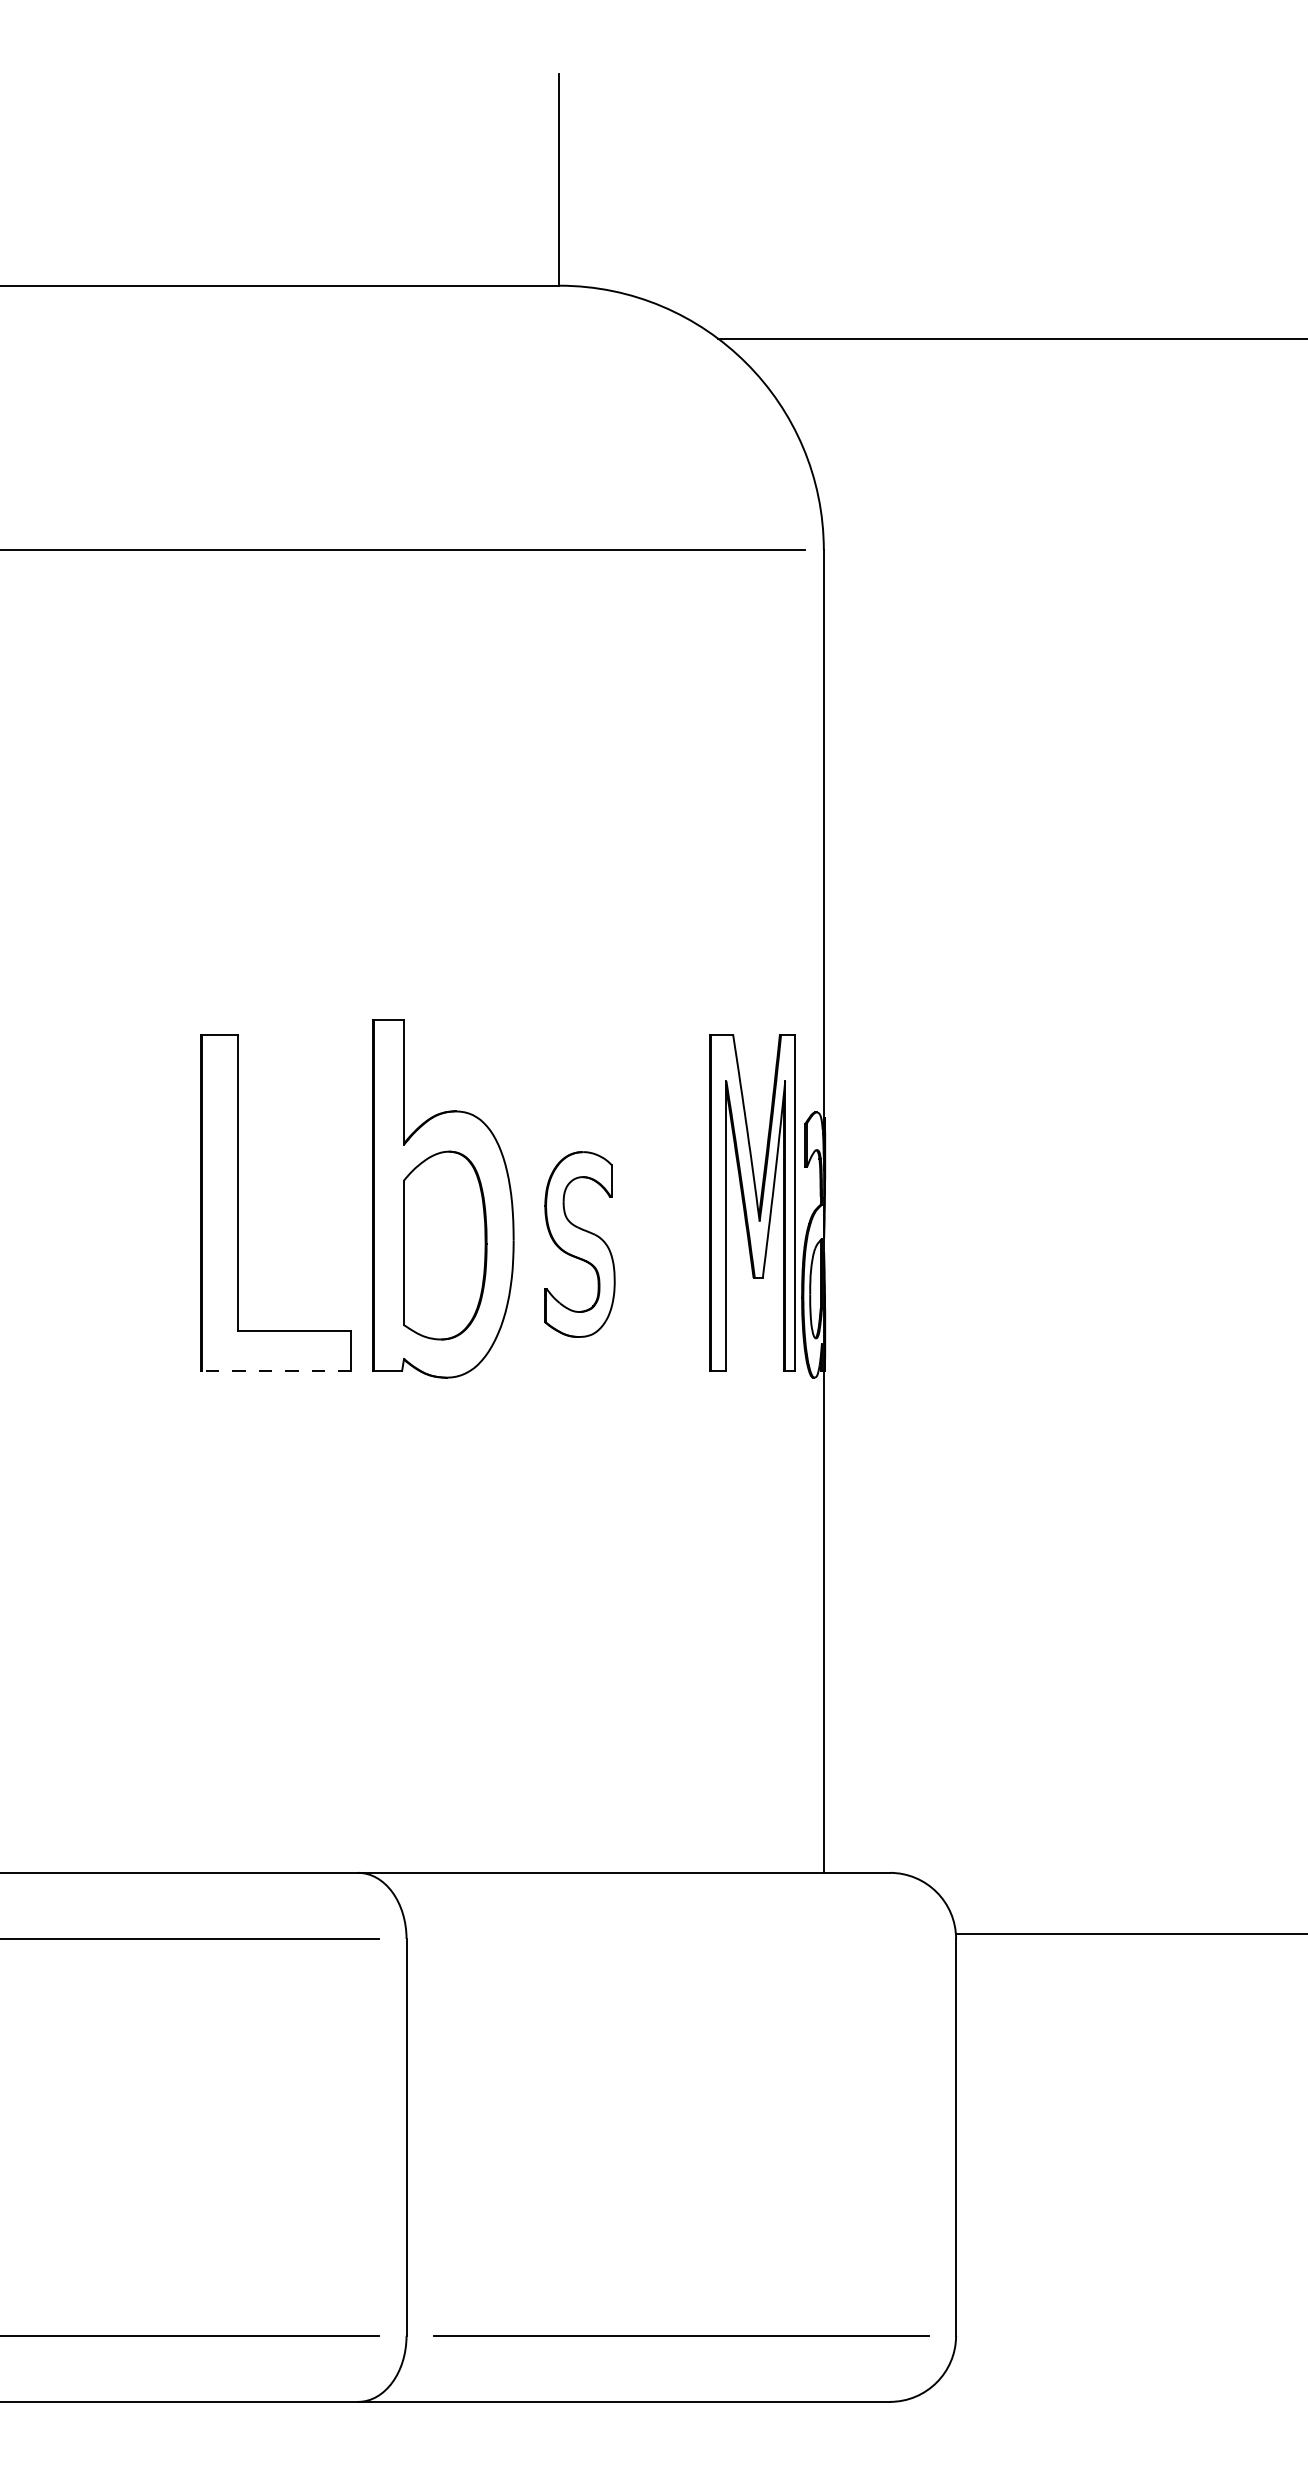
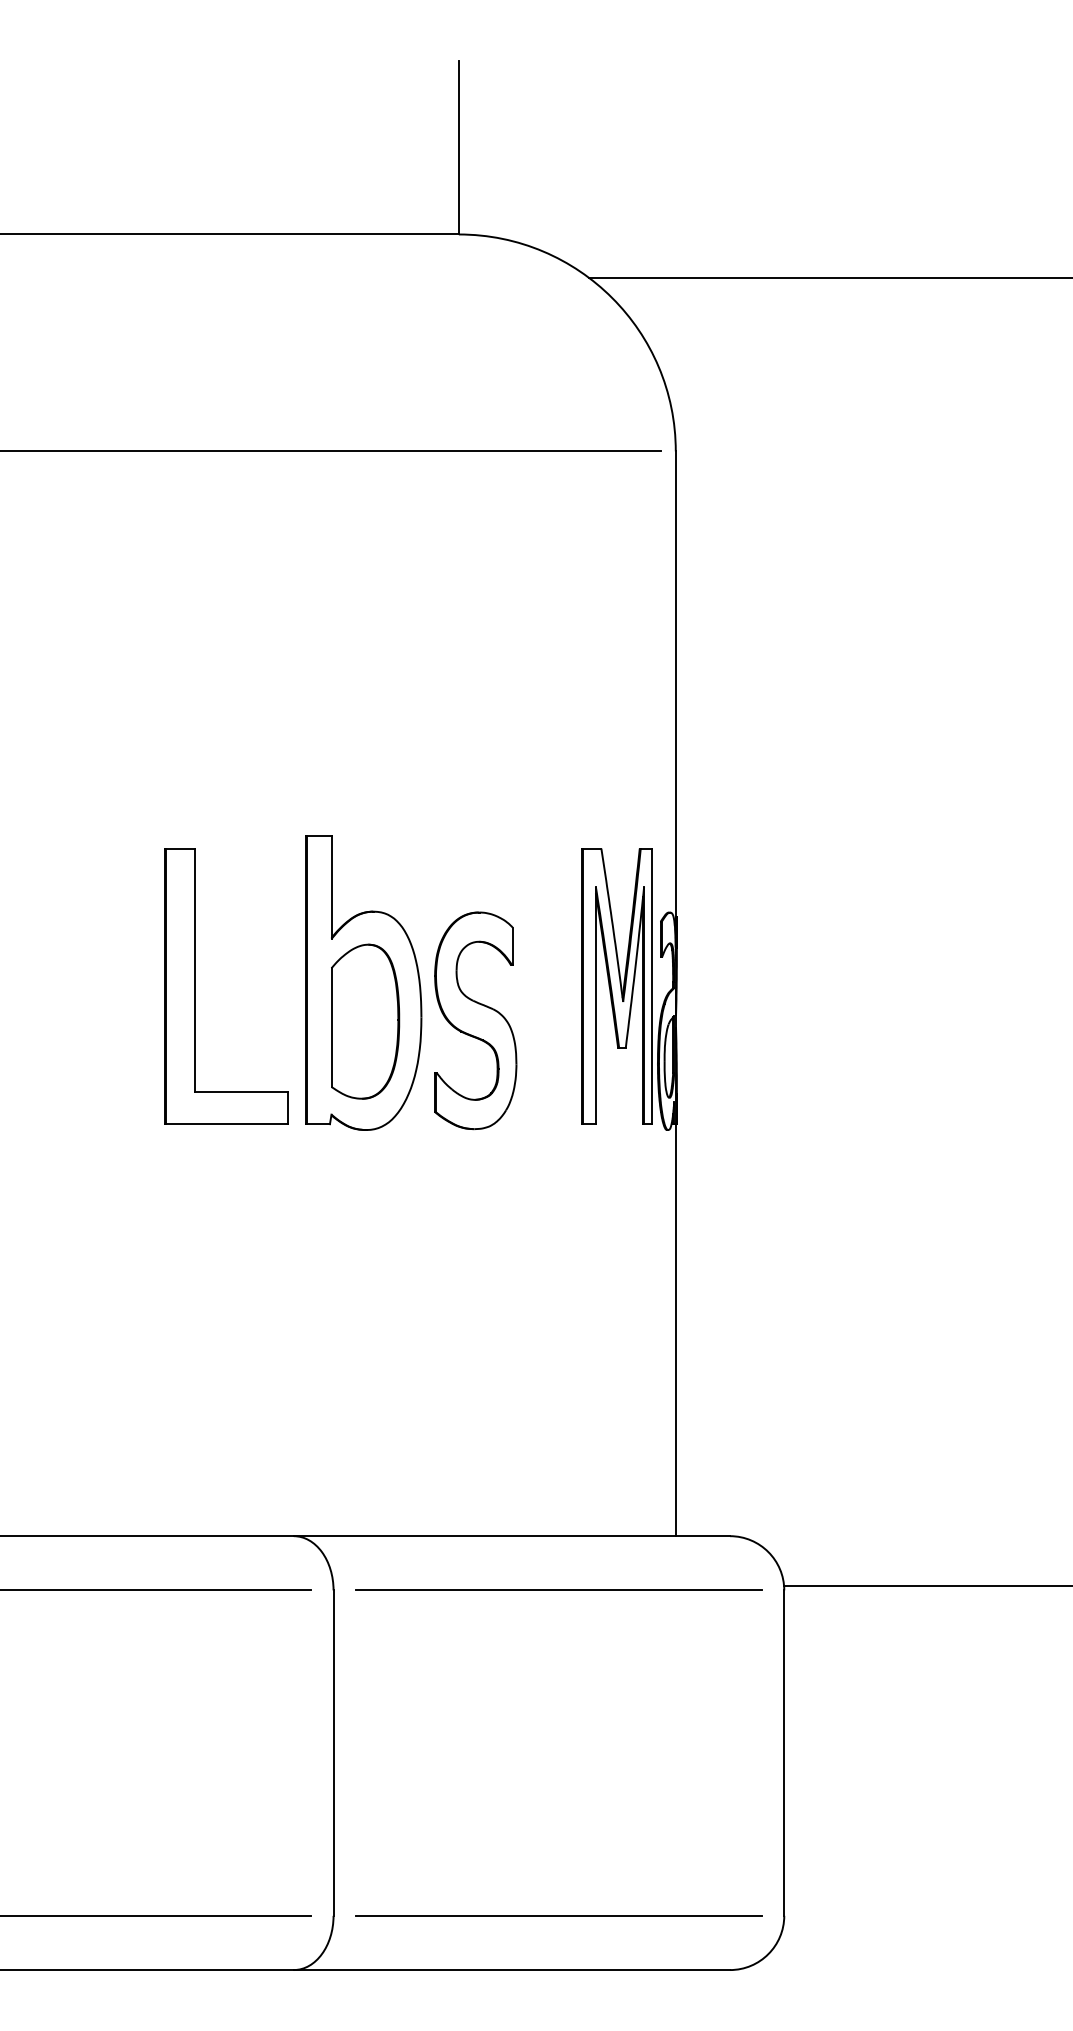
part: (579, 1244) -> (475, 1020), size x1.43
line: (276, 1370) -> (226, 1124), dashed -> solid
line: (680, 1939) -> (558, 1590), added

